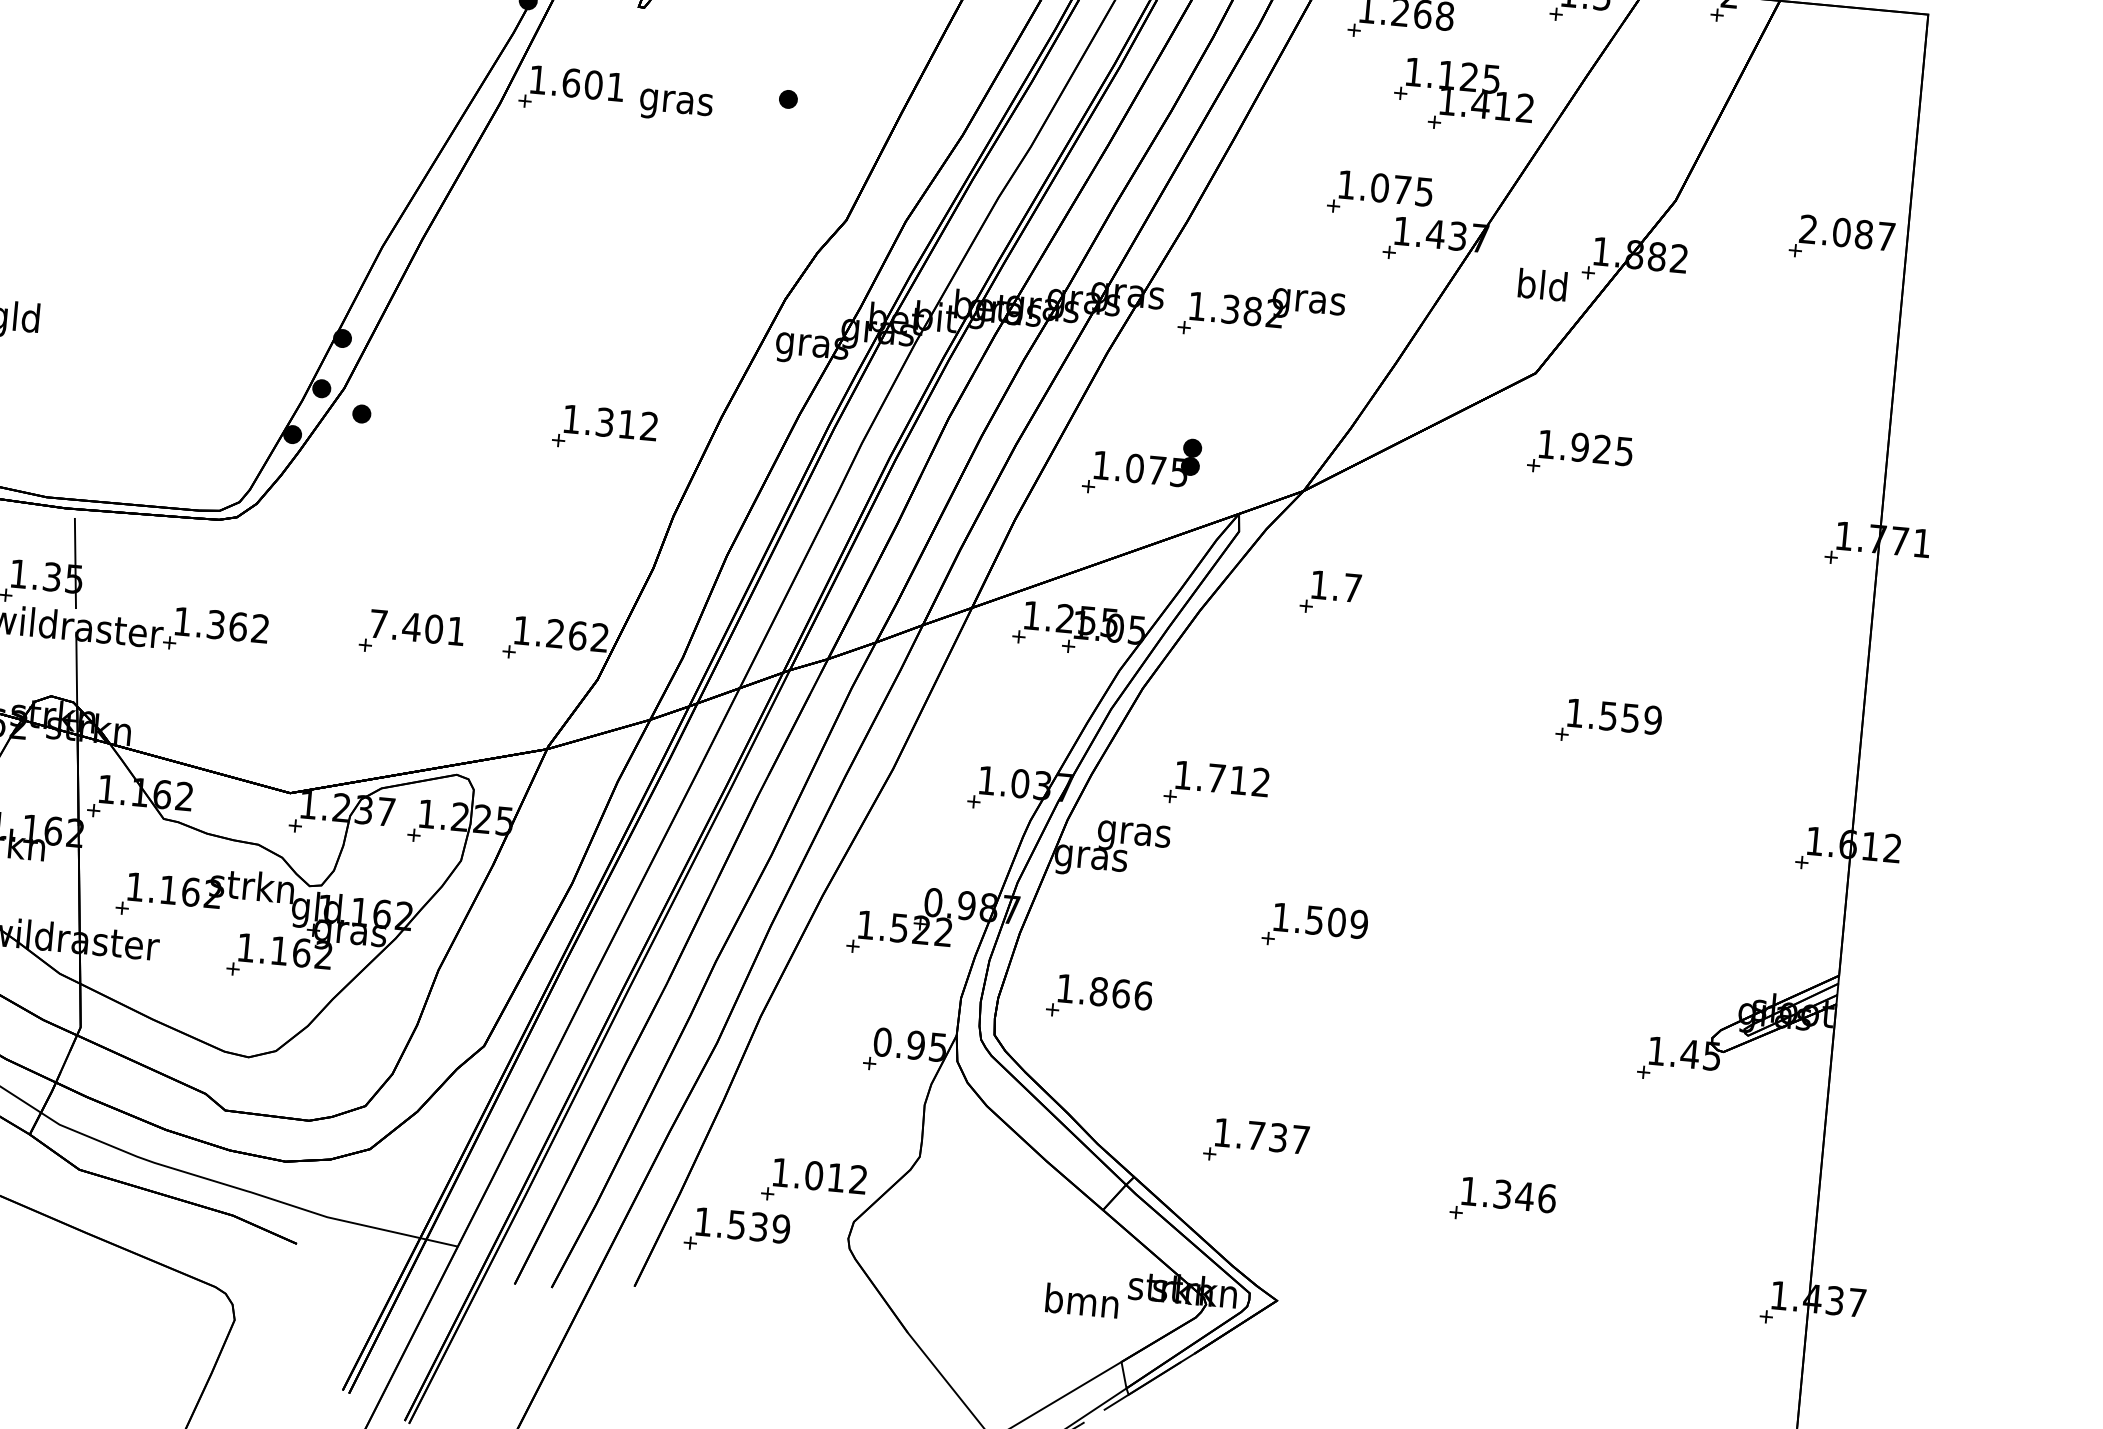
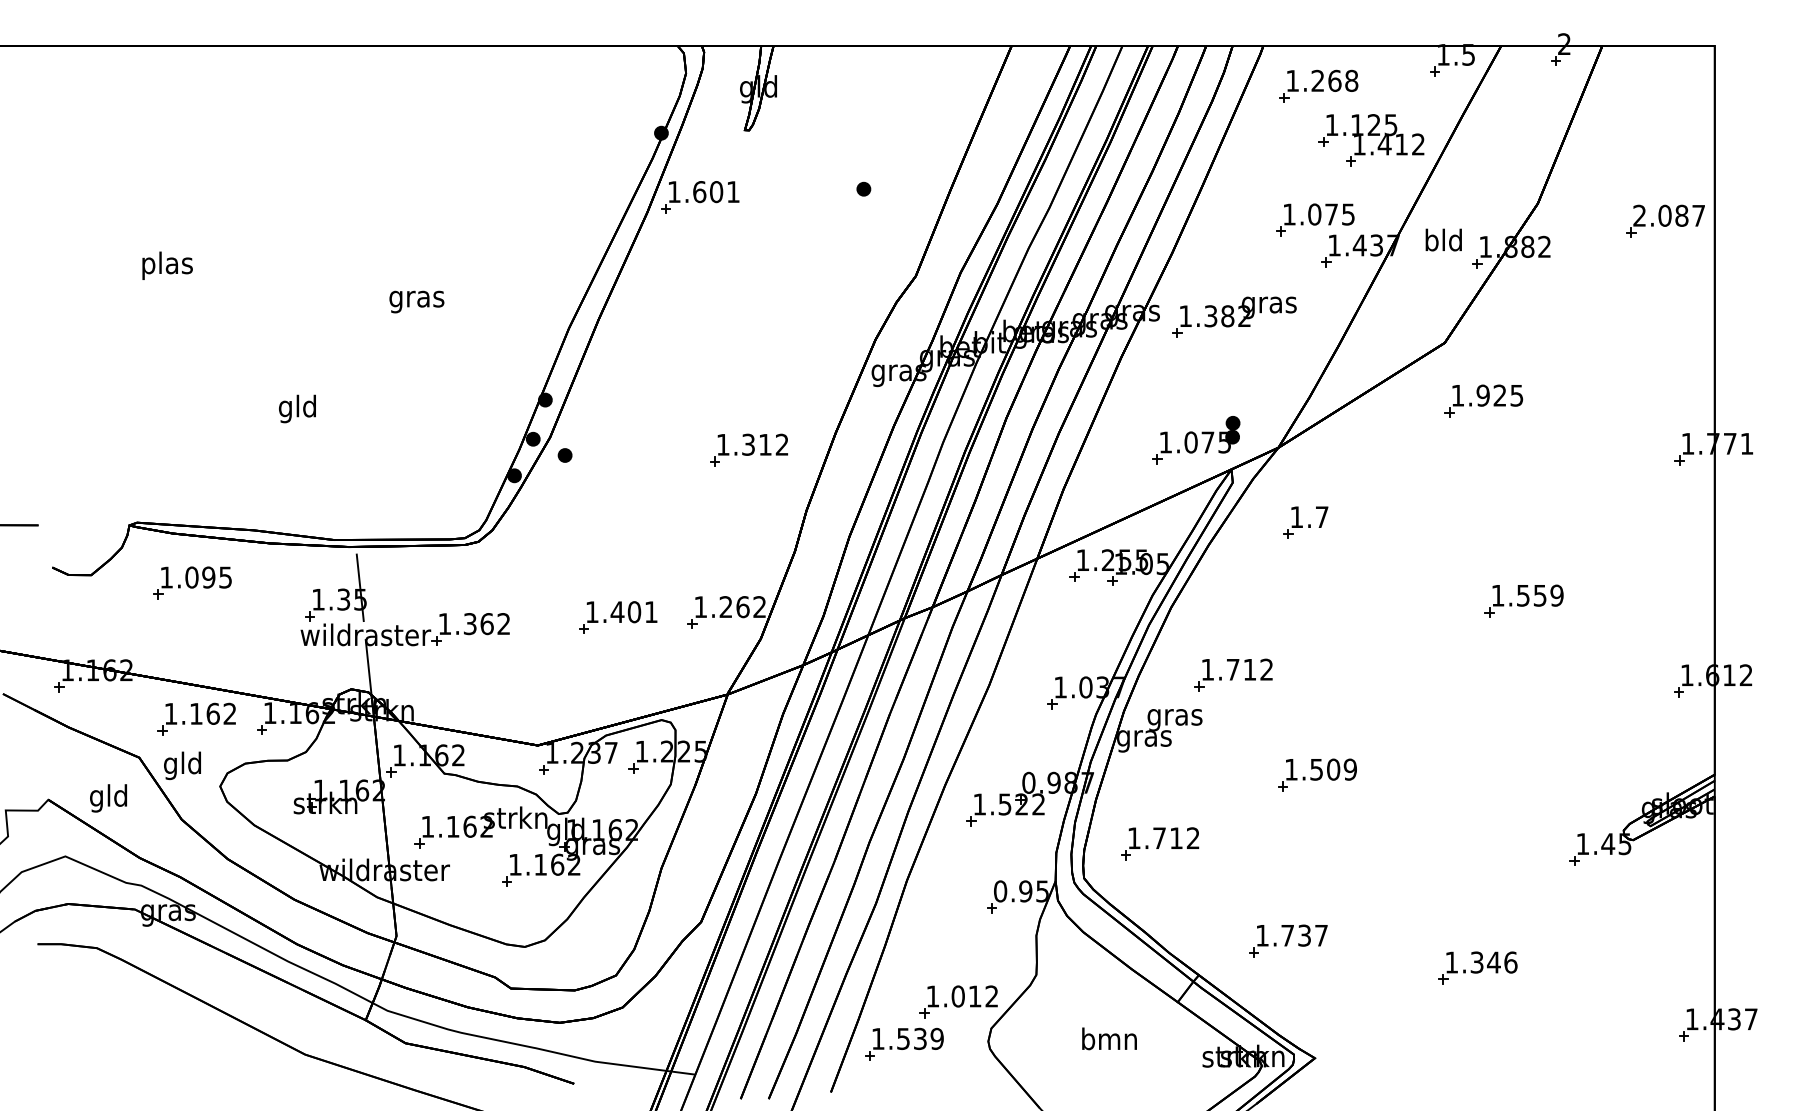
text: (675, 105) -> (416, 301), moved
text: (1542, 284) -> (1443, 239), moved
part: (1142, 466) -> (1196, 440), moved
text: (378, 623) -> (592, 611), 7.401 -> 1.401
text: (1121, 994) -> (1176, 838), 1.866 -> 1.712
text: (1082, 1300) -> (1109, 1038), moved

